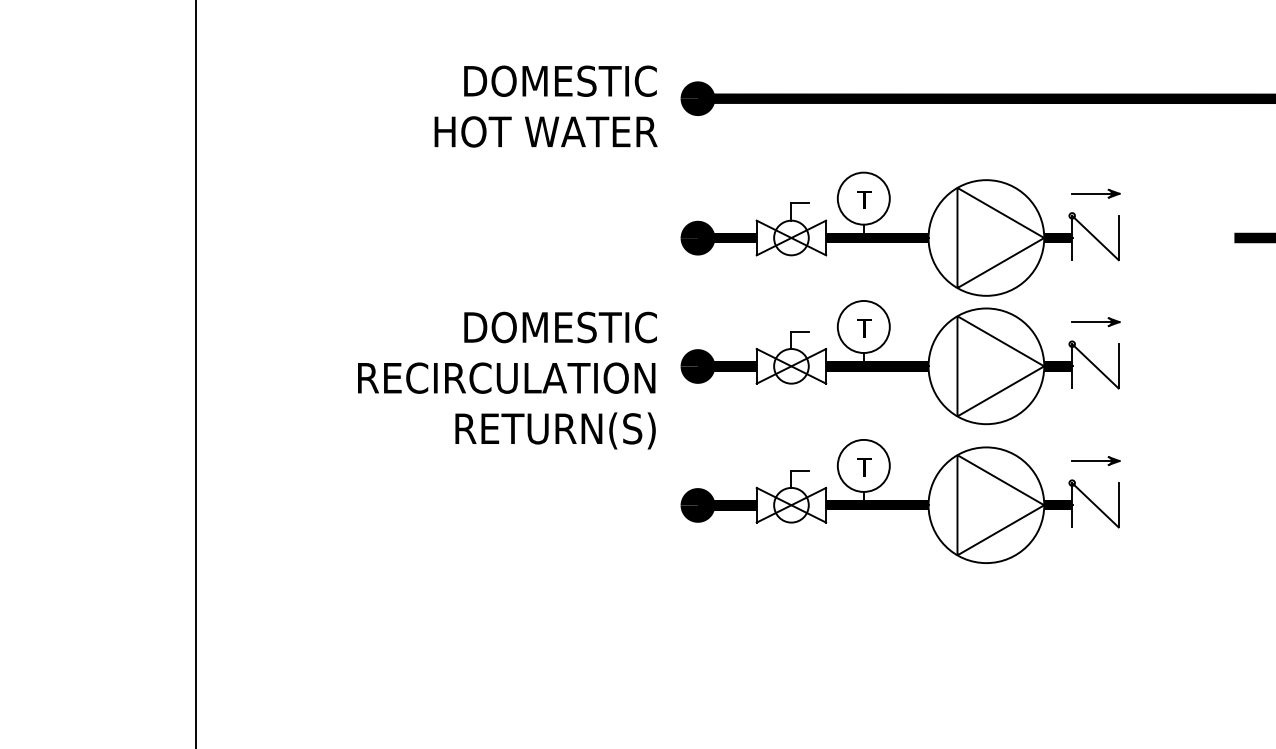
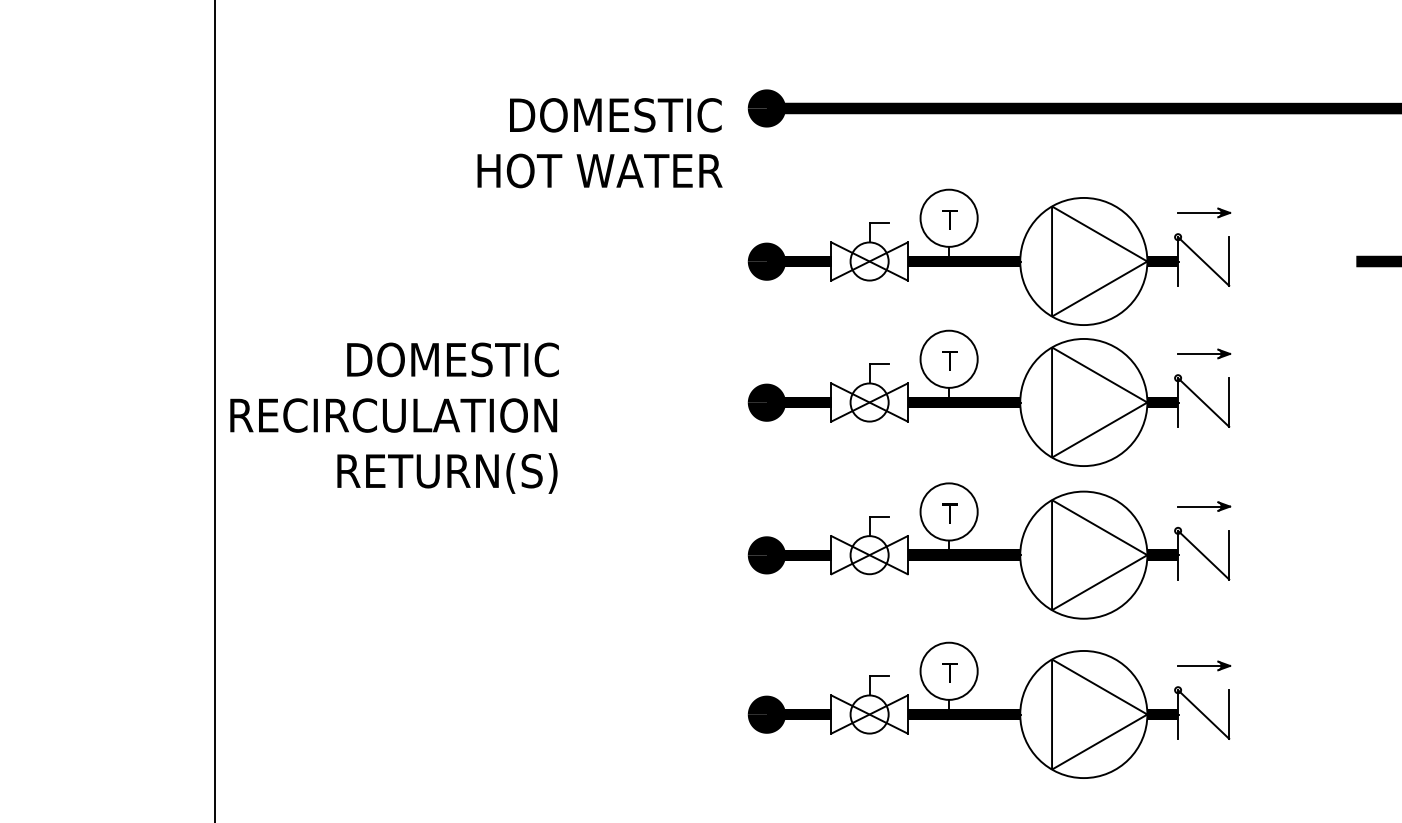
text: (545, 106) -> (599, 143), moved
text: (507, 379) -> (394, 417), moved
part: (900, 645) -> (989, 709), added

